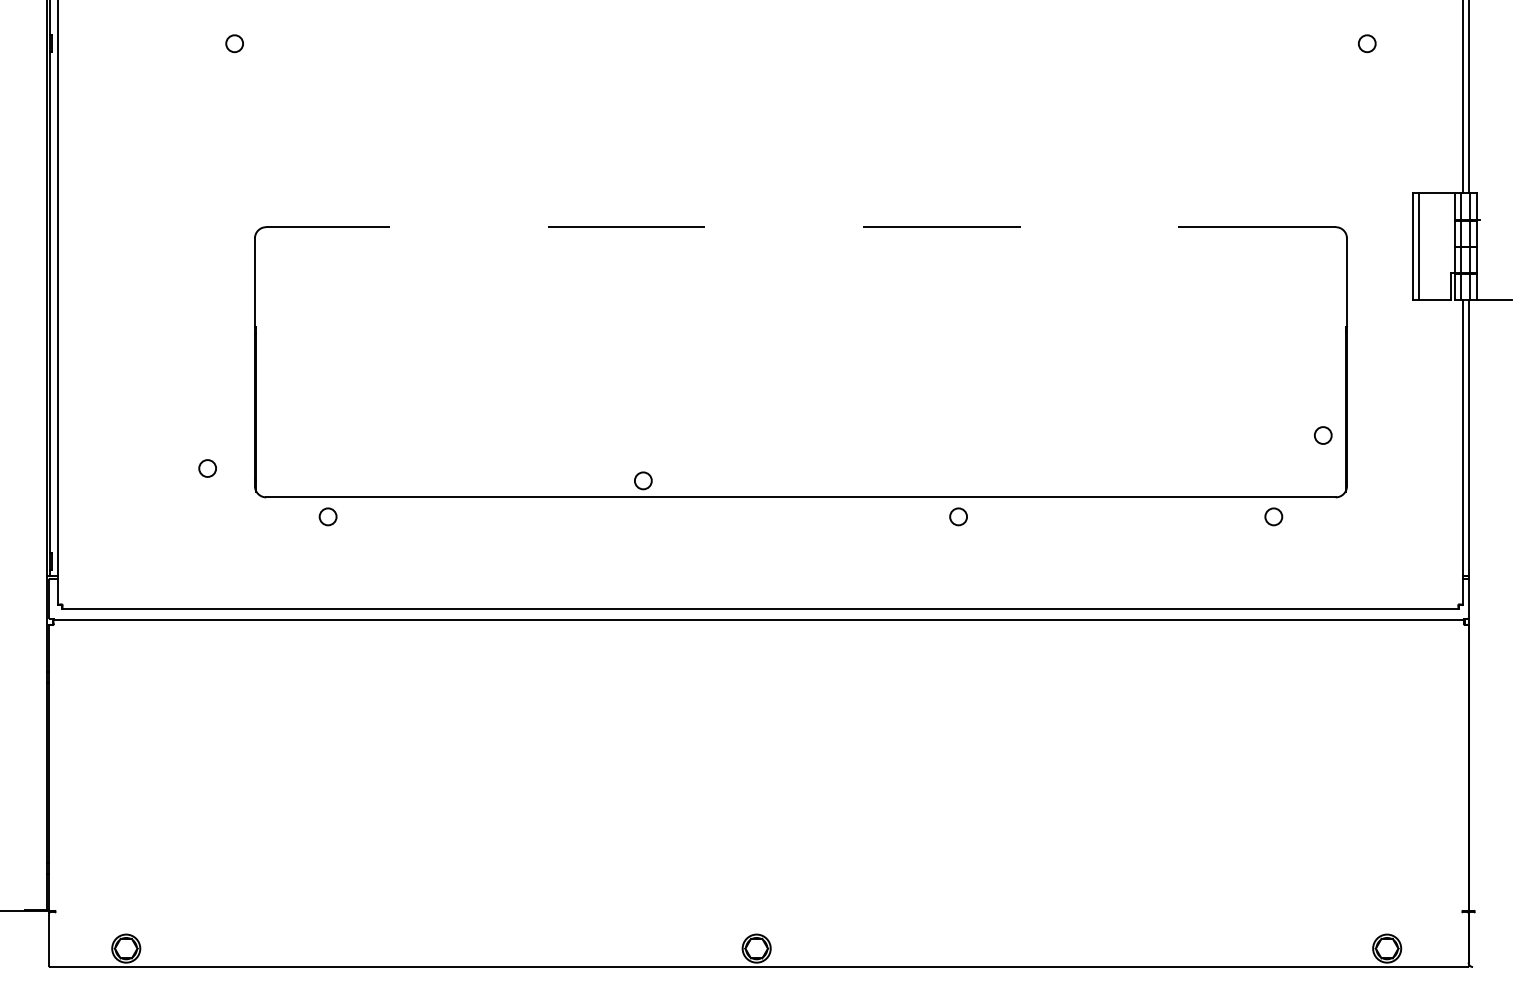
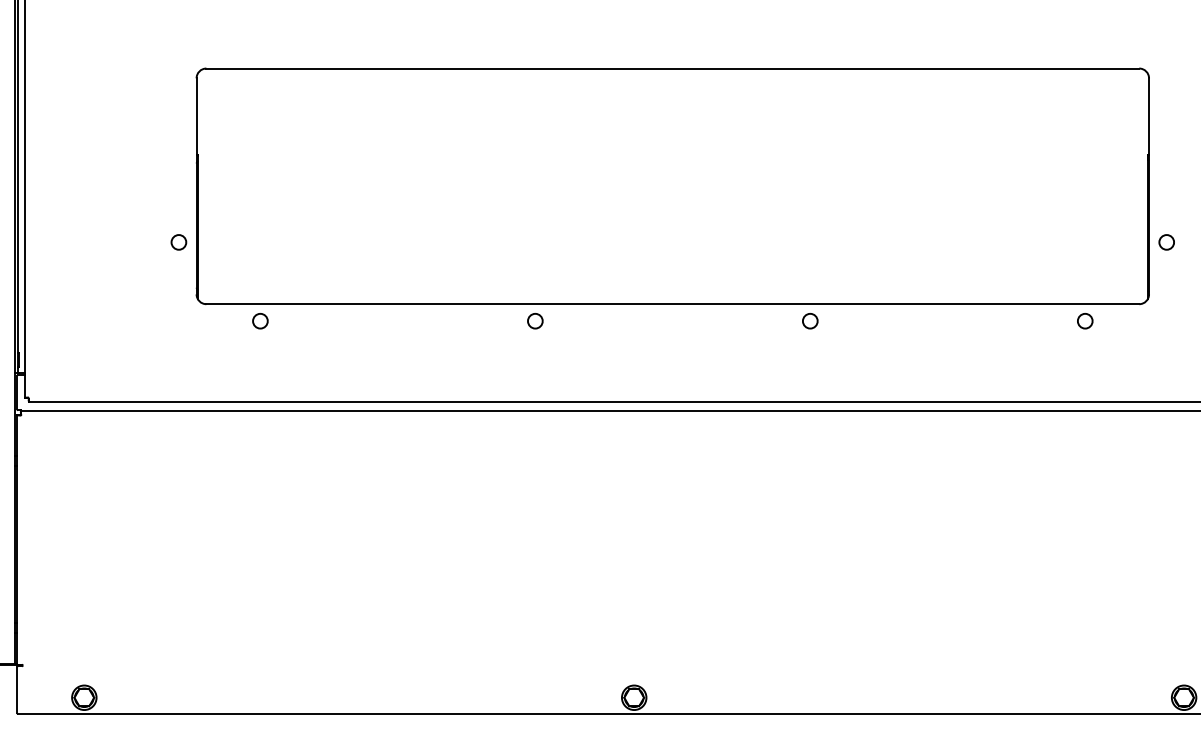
line: (800, 227) -> (672, 68), dashed -> solid
circle: (1322, 435) -> (1166, 242), moved
circle: (207, 468) -> (178, 242), moved
circle: (643, 480) -> (535, 320), moved

